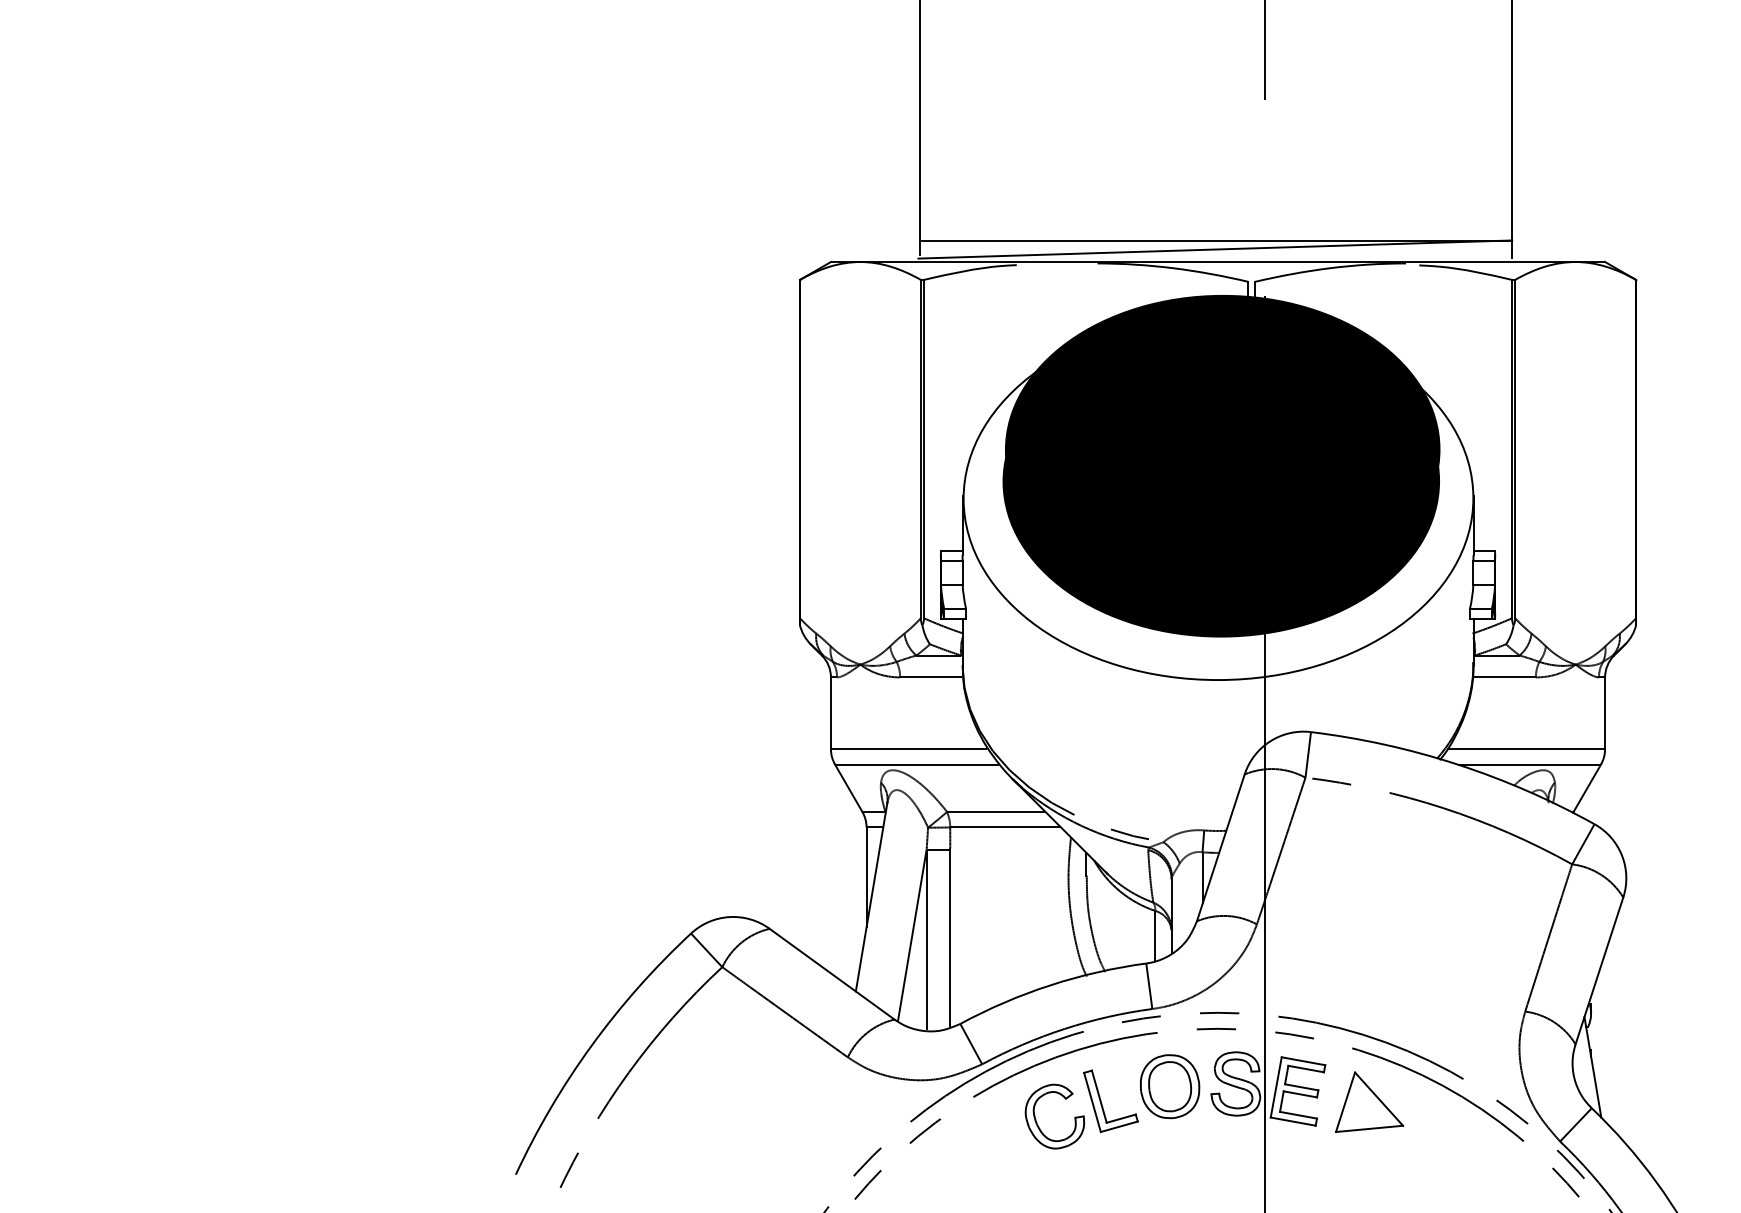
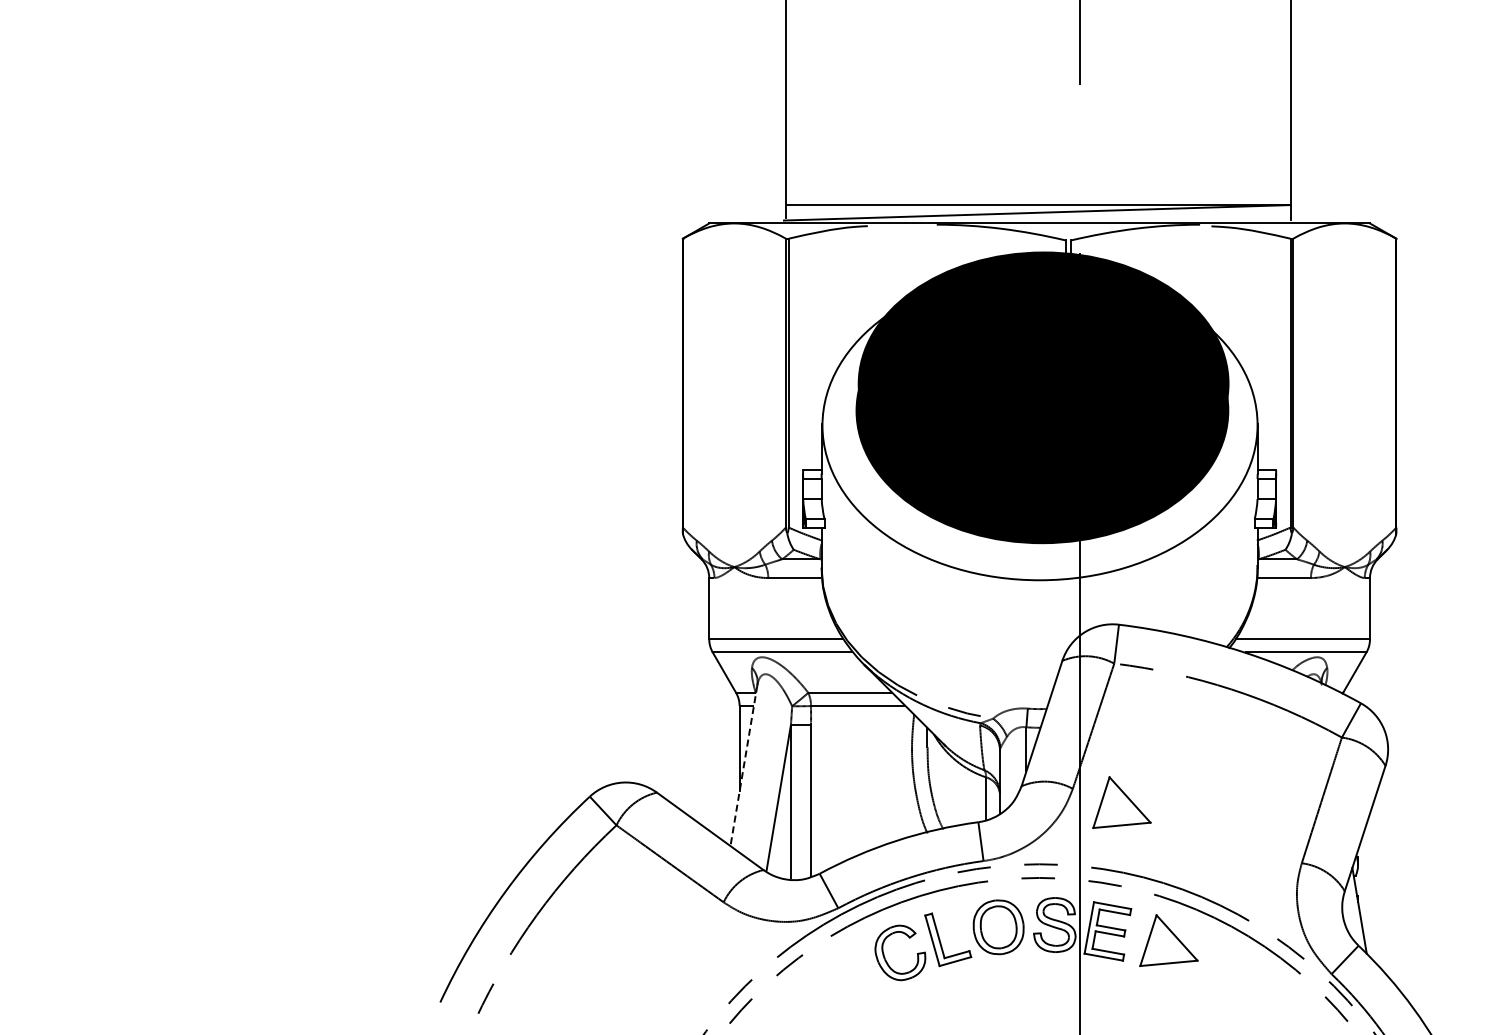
line: (871, 898) -> (743, 766), solid -> dashed
part: (1313, 940) -> (1121, 802), added

